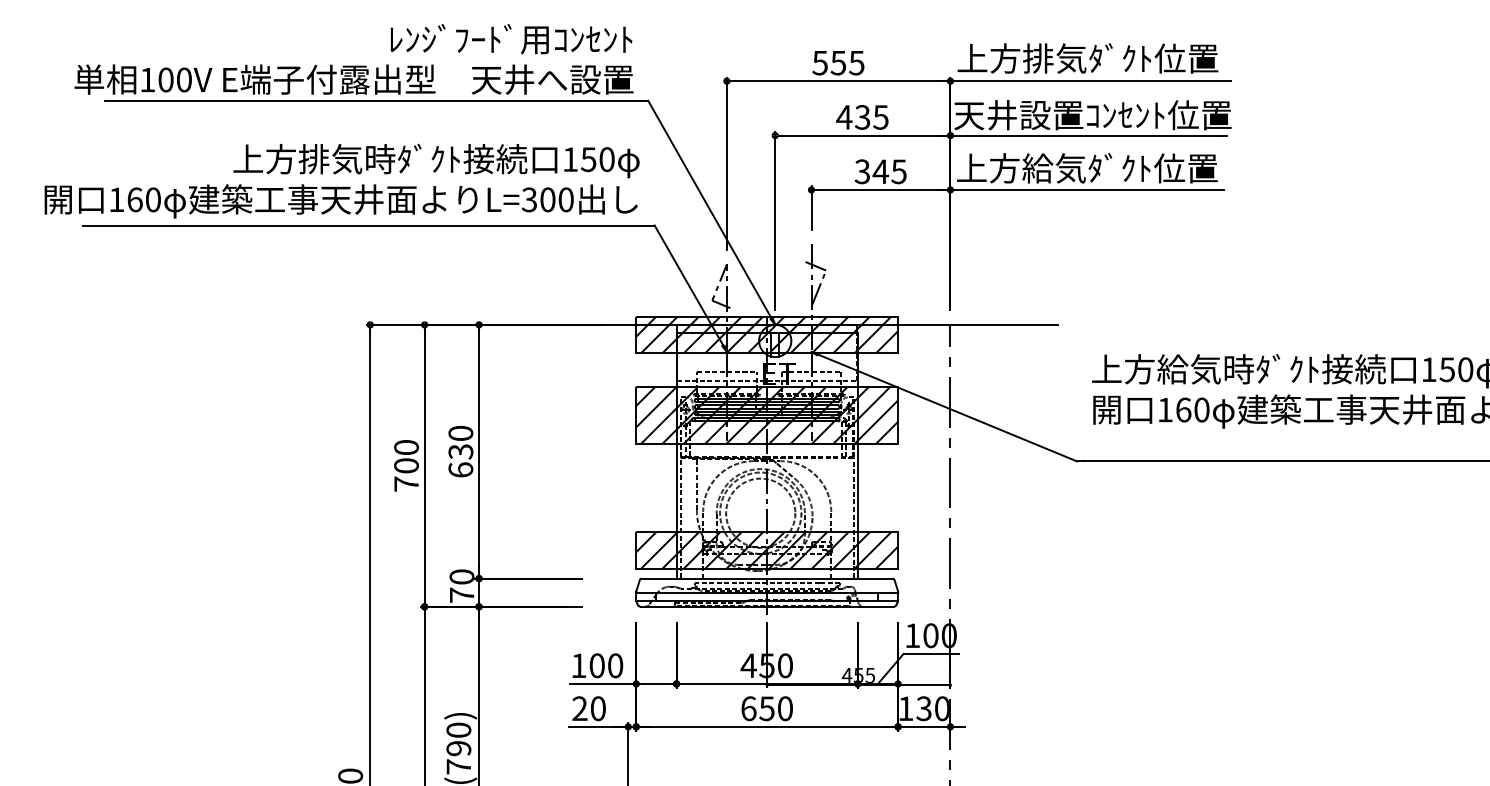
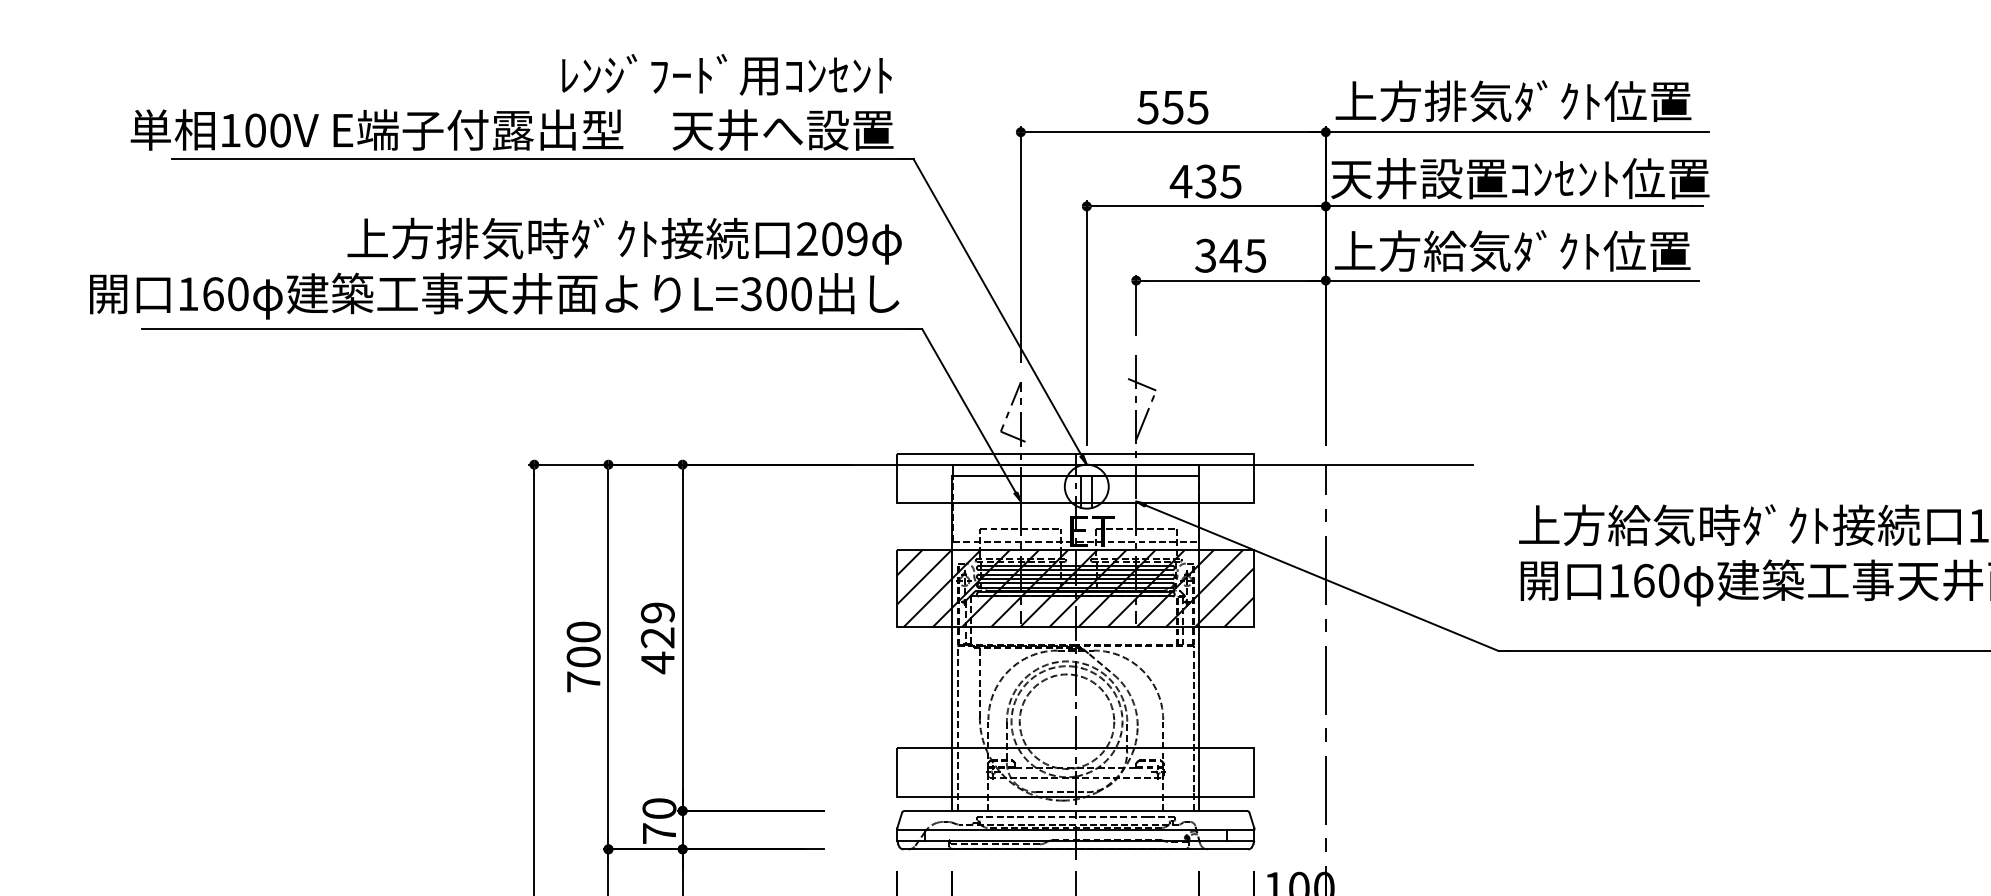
text: (588, 159) -> (831, 239), 150 -> 209
hatch: (767, 334) -> (1076, 477), removed
text: (460, 452) -> (657, 638), 630 -> 429
hatch: (767, 550) -> (1076, 772), removed

